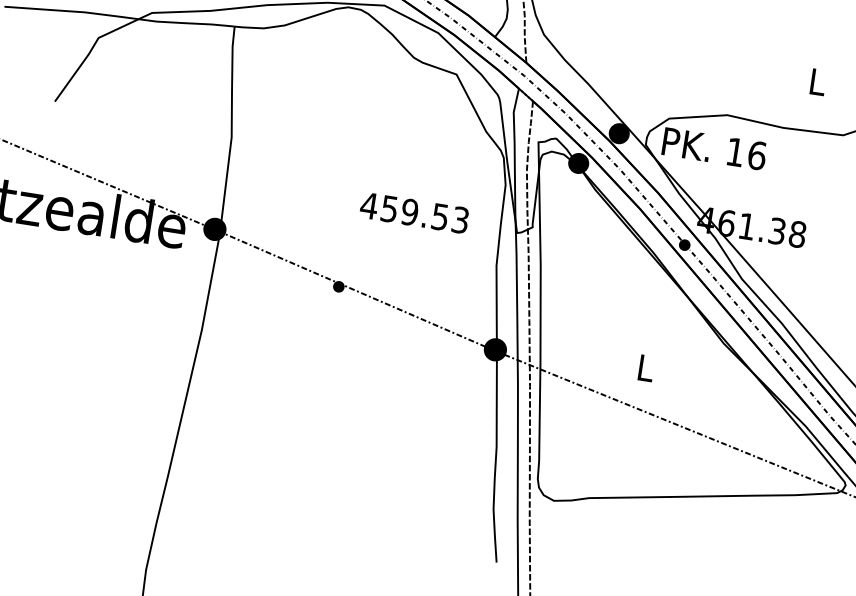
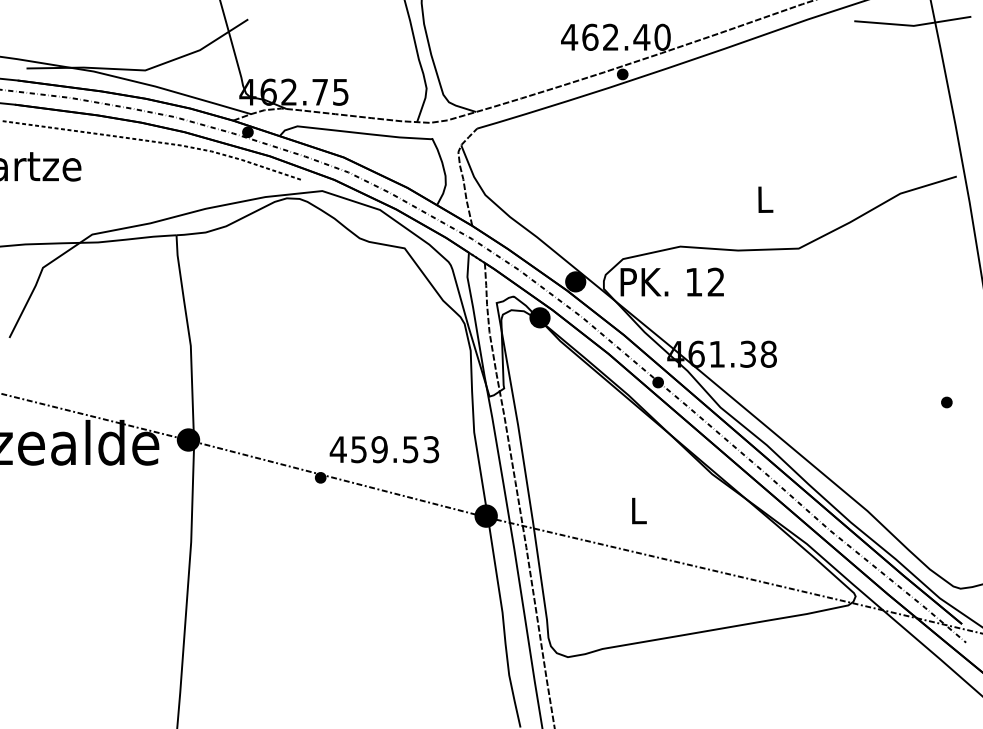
text: (757, 154) -> (716, 281), 16 -> 12
text: (414, 212) -> (384, 449), moved

